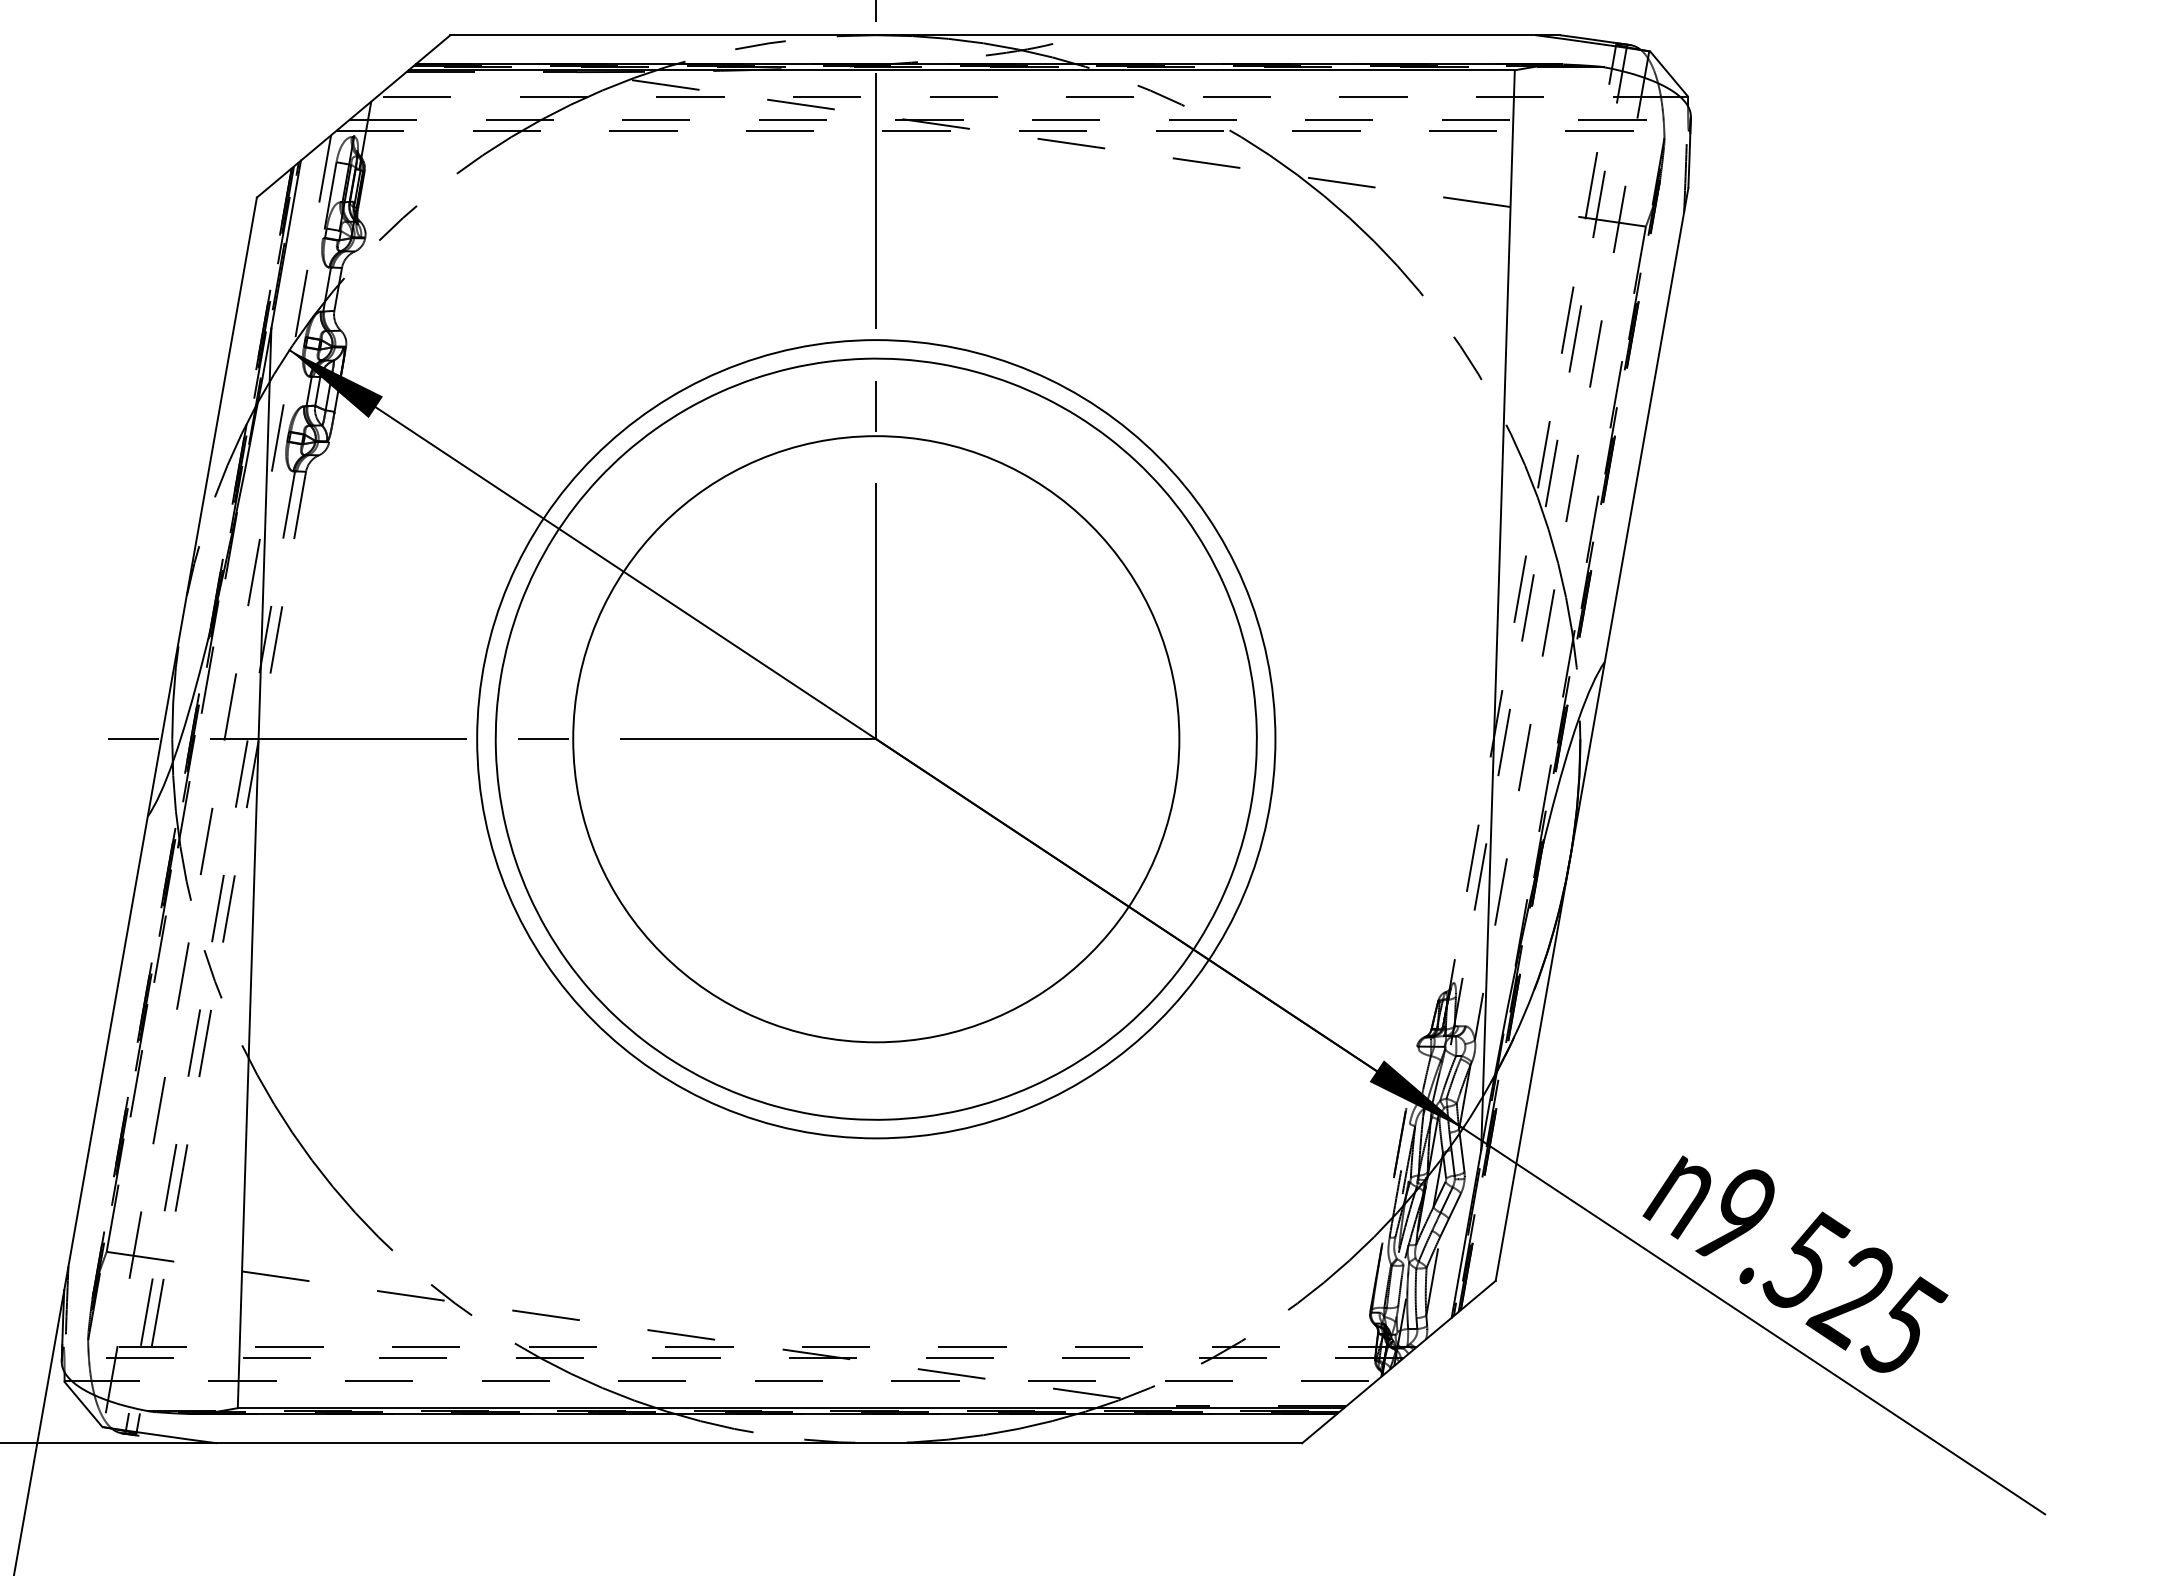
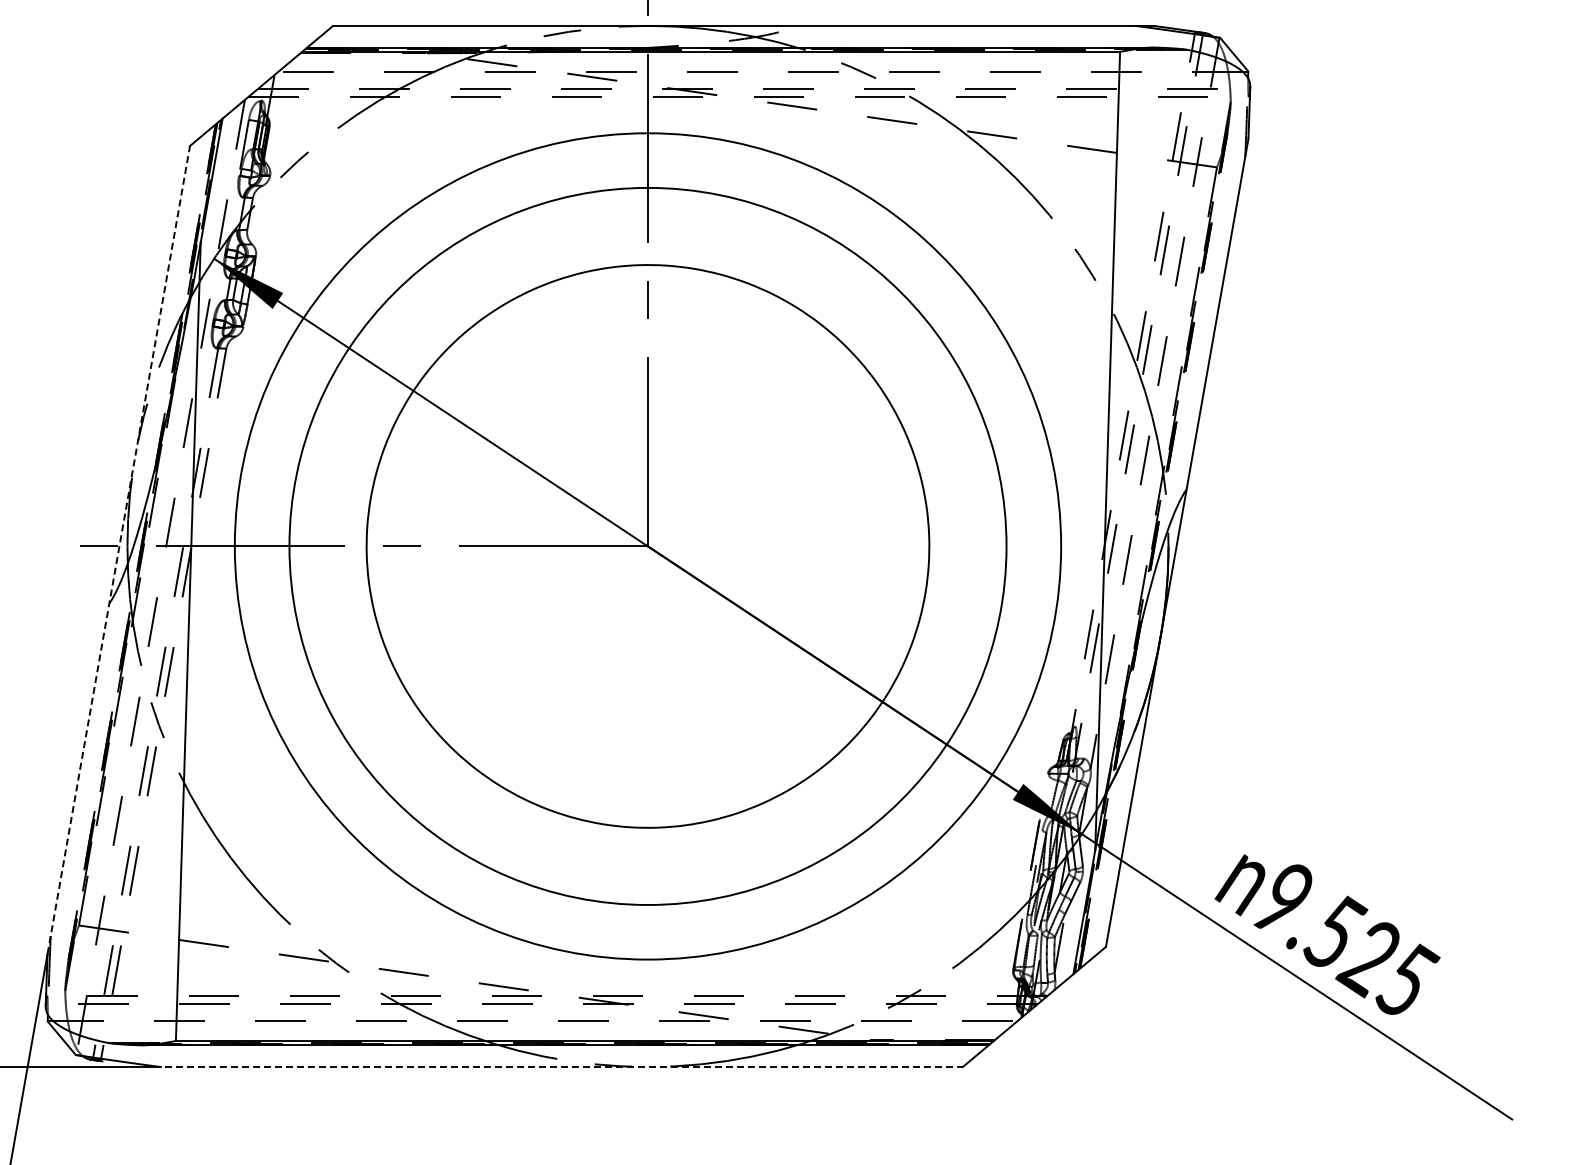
circle: (875, 739) -> (647, 546), size x1.4
circle: (875, 739) -> (647, 546), size x1.6
line: (160, 743) -> (118, 549), solid -> dashed
line: (748, 1442) -> (553, 1066), solid -> dashed

